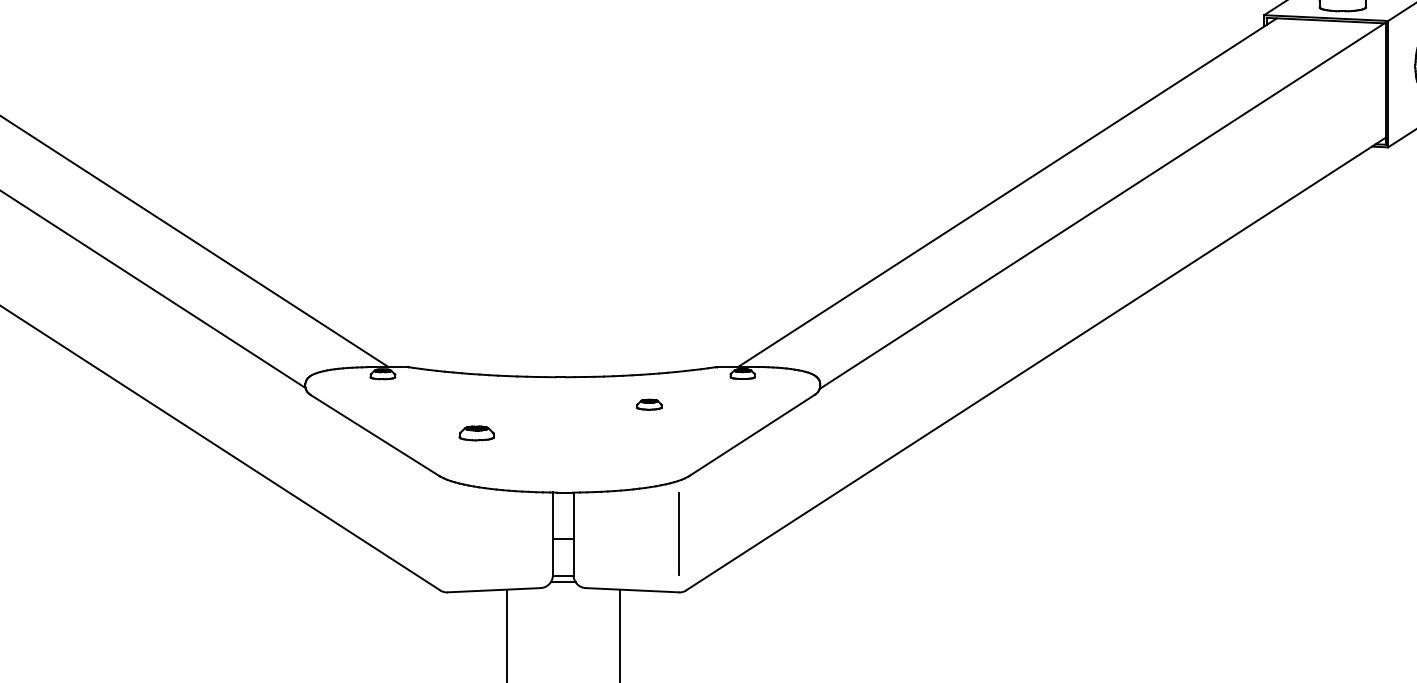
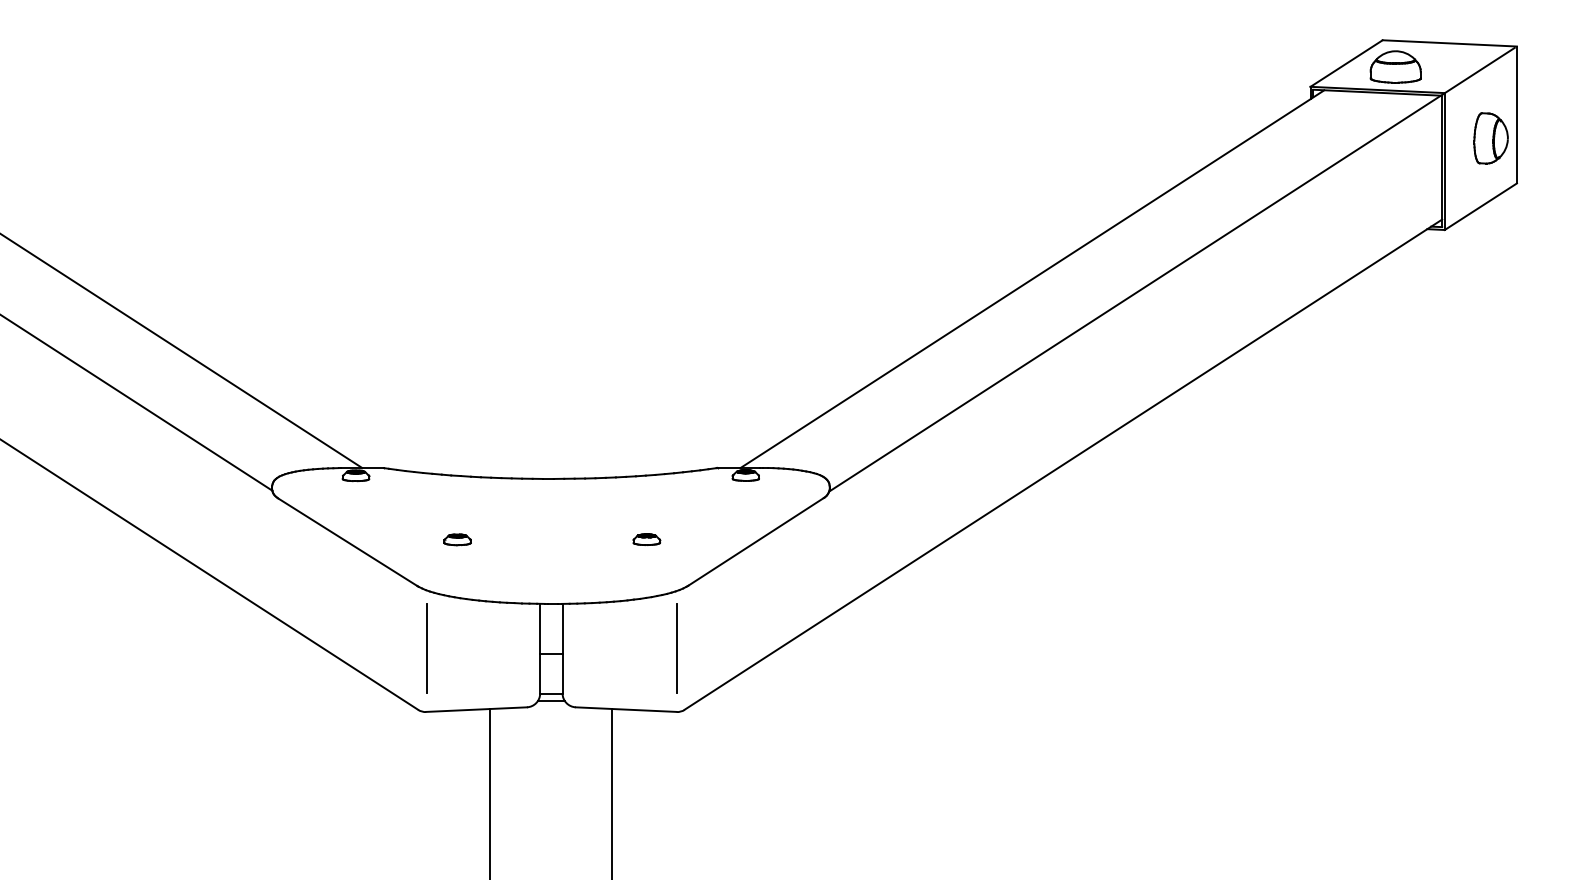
part: (649, 404) -> (646, 539), moved
part: (476, 433) -> (457, 539), size x0.71
line: (447, 533) -> (426, 648), added

